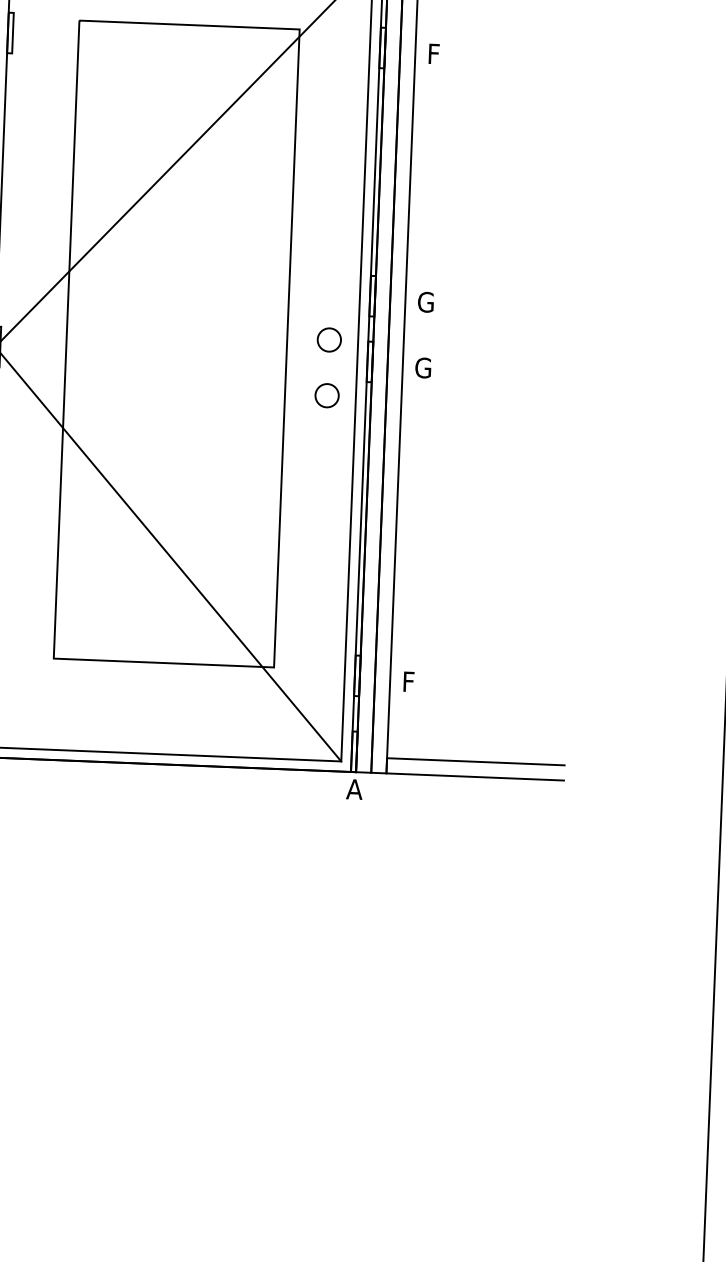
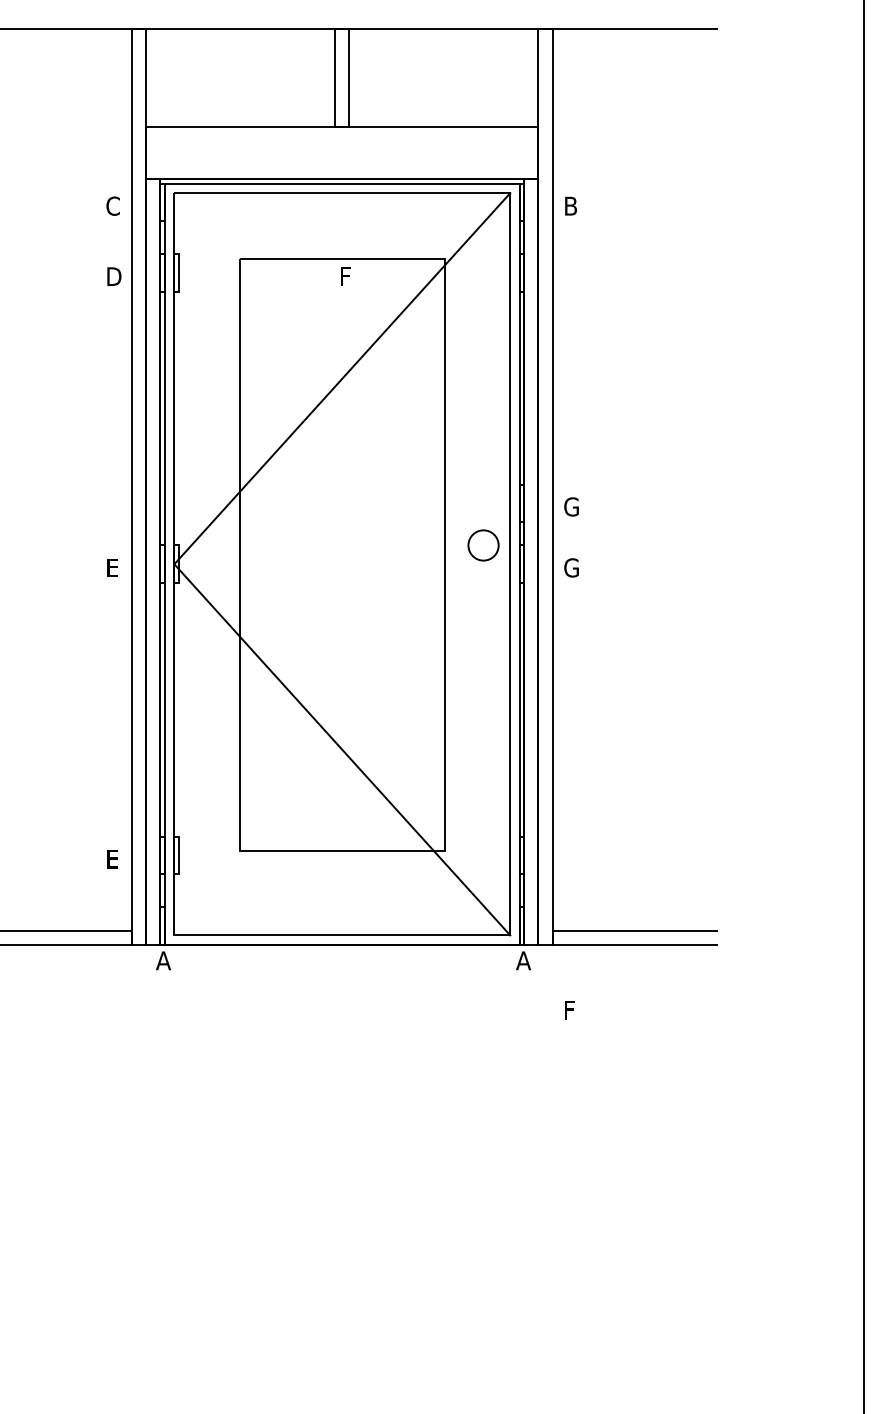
text: (433, 53) -> (345, 276), moved
circle: (329, 340) -> (483, 545), size x1.4
circle: (327, 395) -> (483, 596), removed
text: (408, 682) -> (569, 1010), moved

